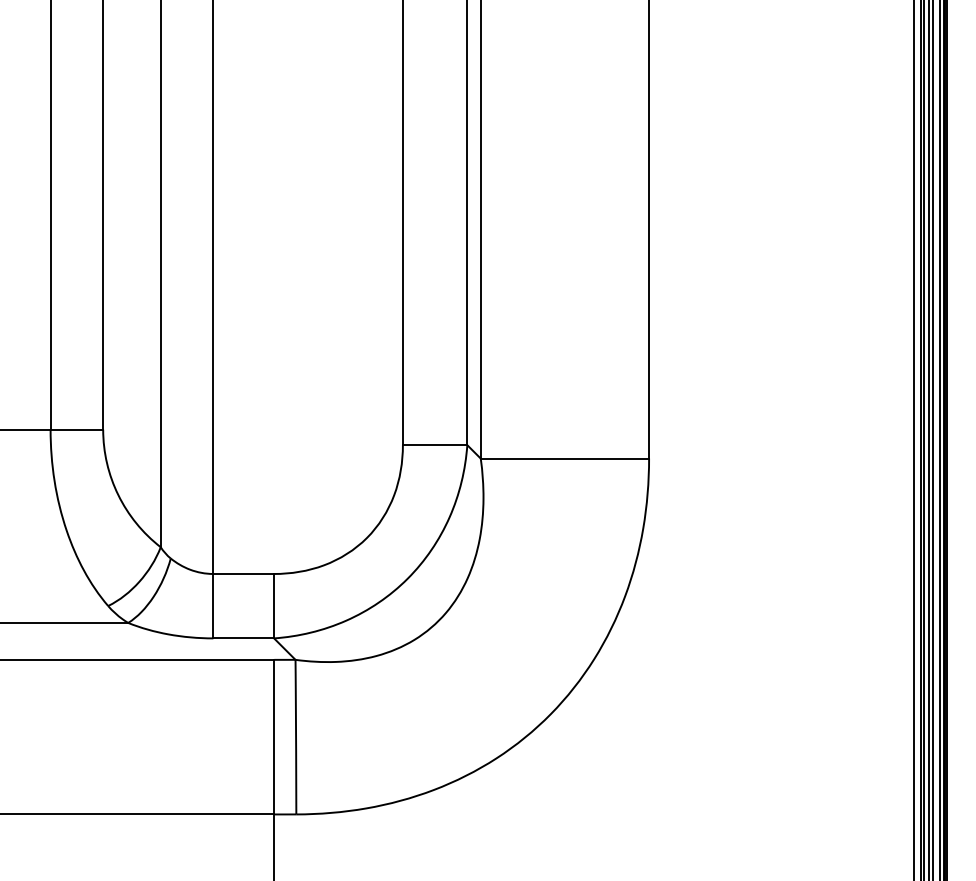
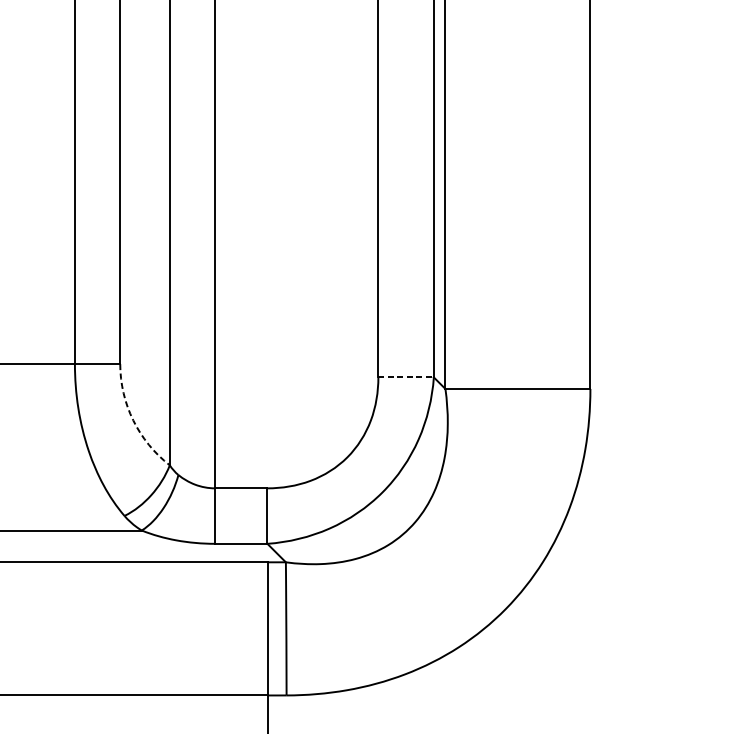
line: (435, 445) -> (406, 377), solid -> dashed
arc: (118, 495) -> (133, 420), solid -> dashed

